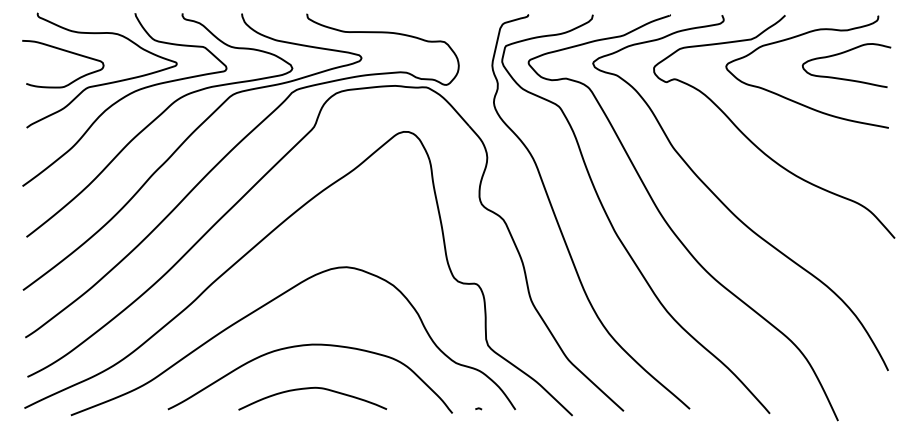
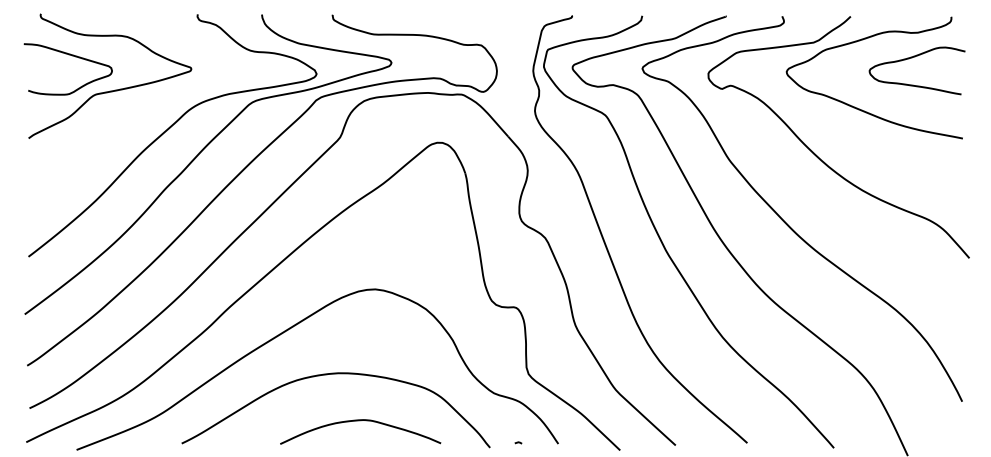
curve: (124, 98) -> (134, 106), removed
curve: (312, 389) -> (360, 421), moved

